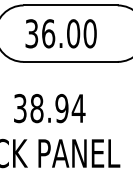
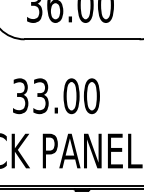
text: (57, 108) -> (66, 96), 38.94 -> 33.00

